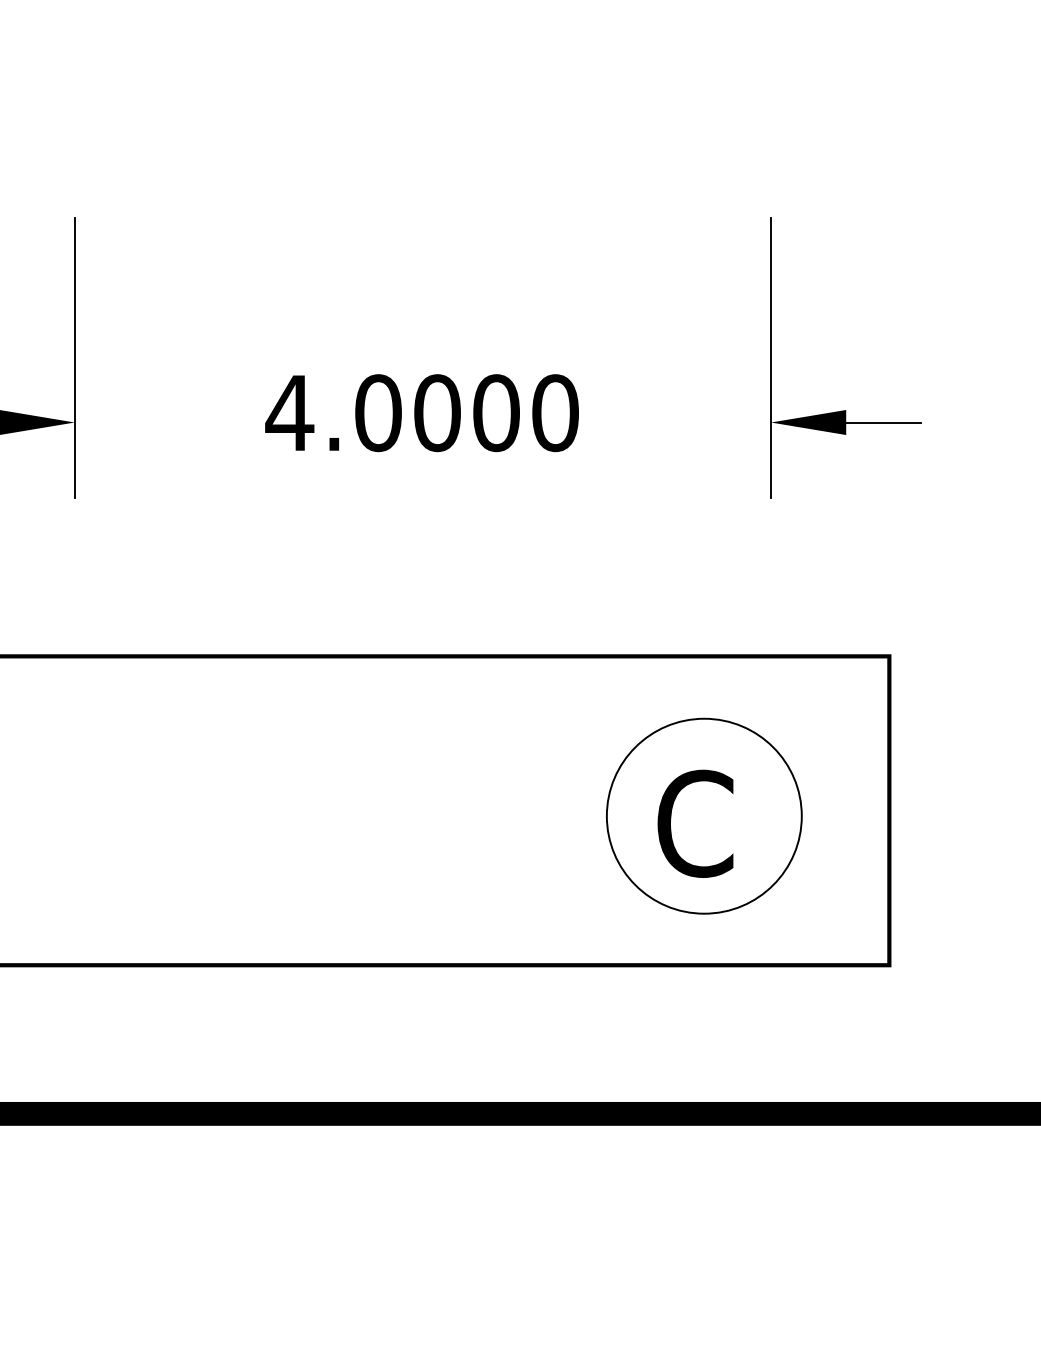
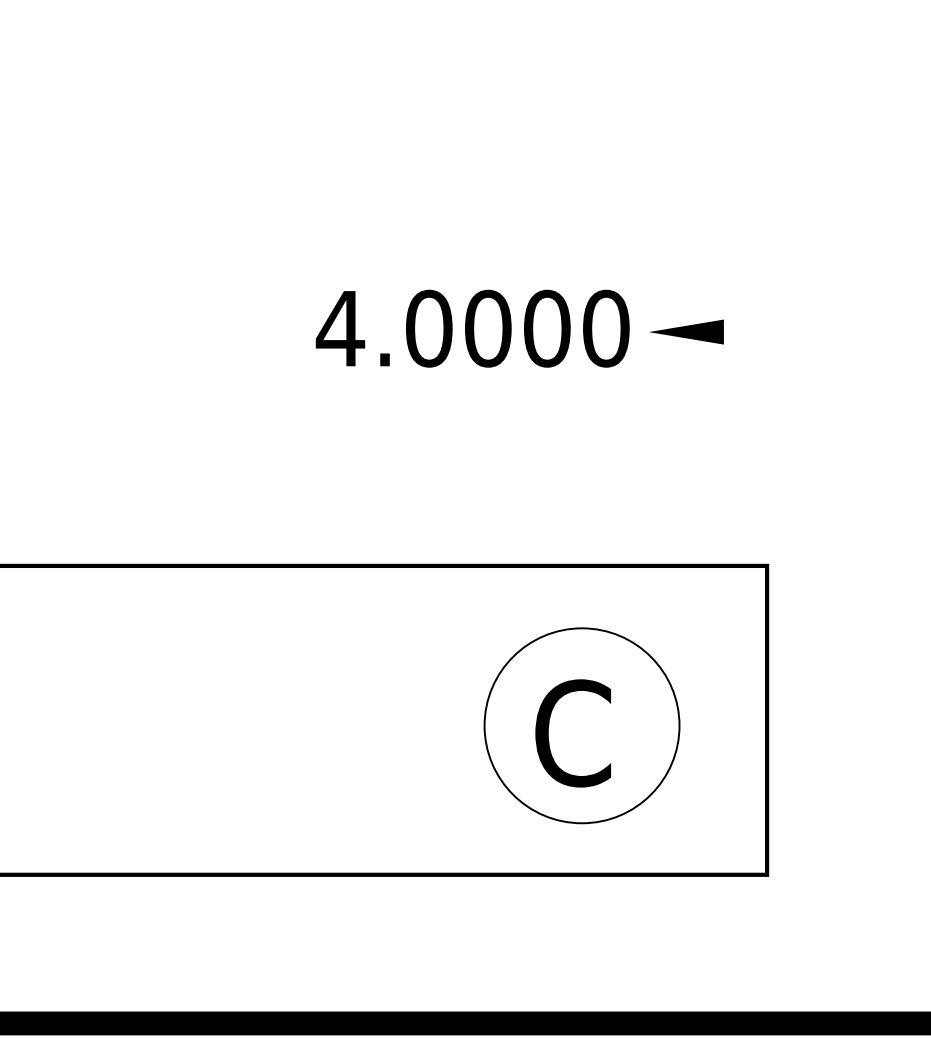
line: (771, 357) -> (649, 267), removed
text: (421, 413) -> (472, 329), moved
line: (883, 422) -> (761, 332), removed

